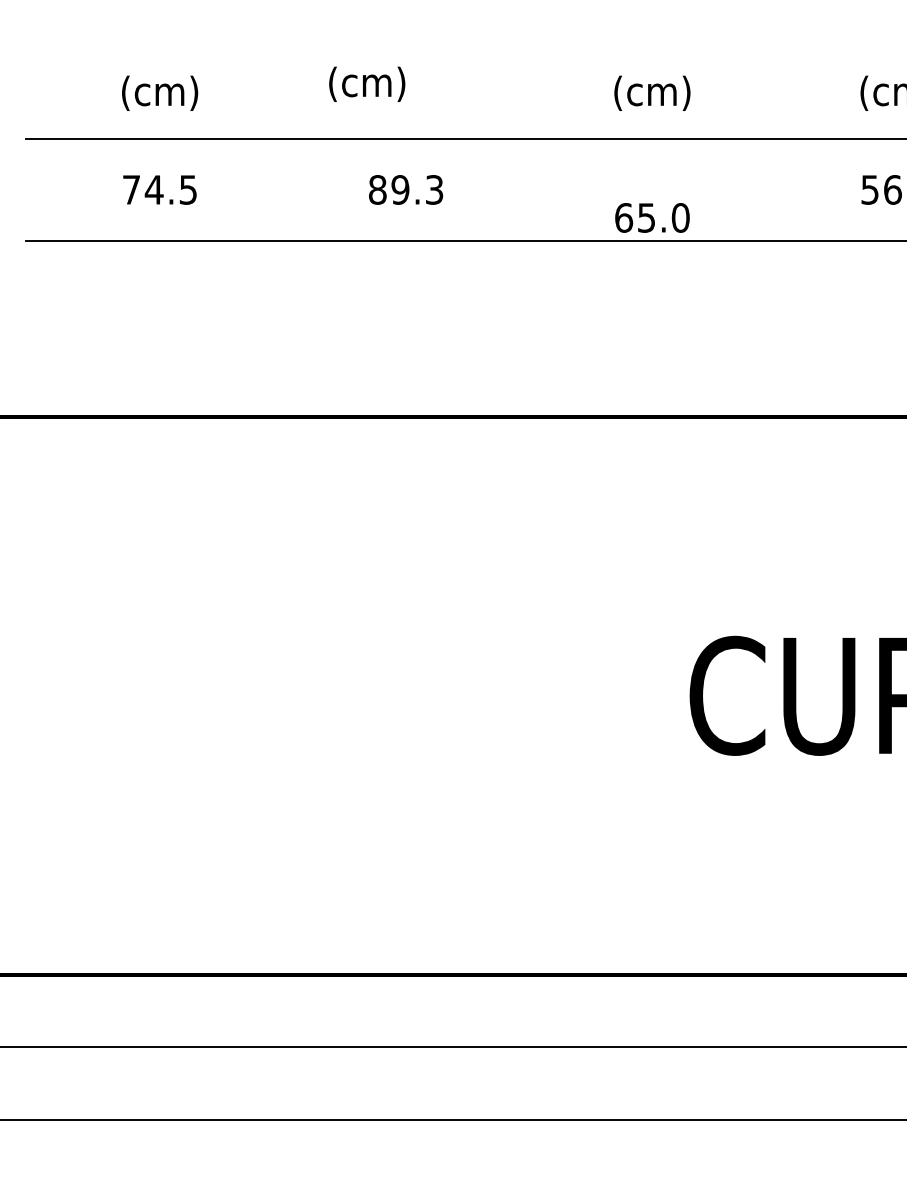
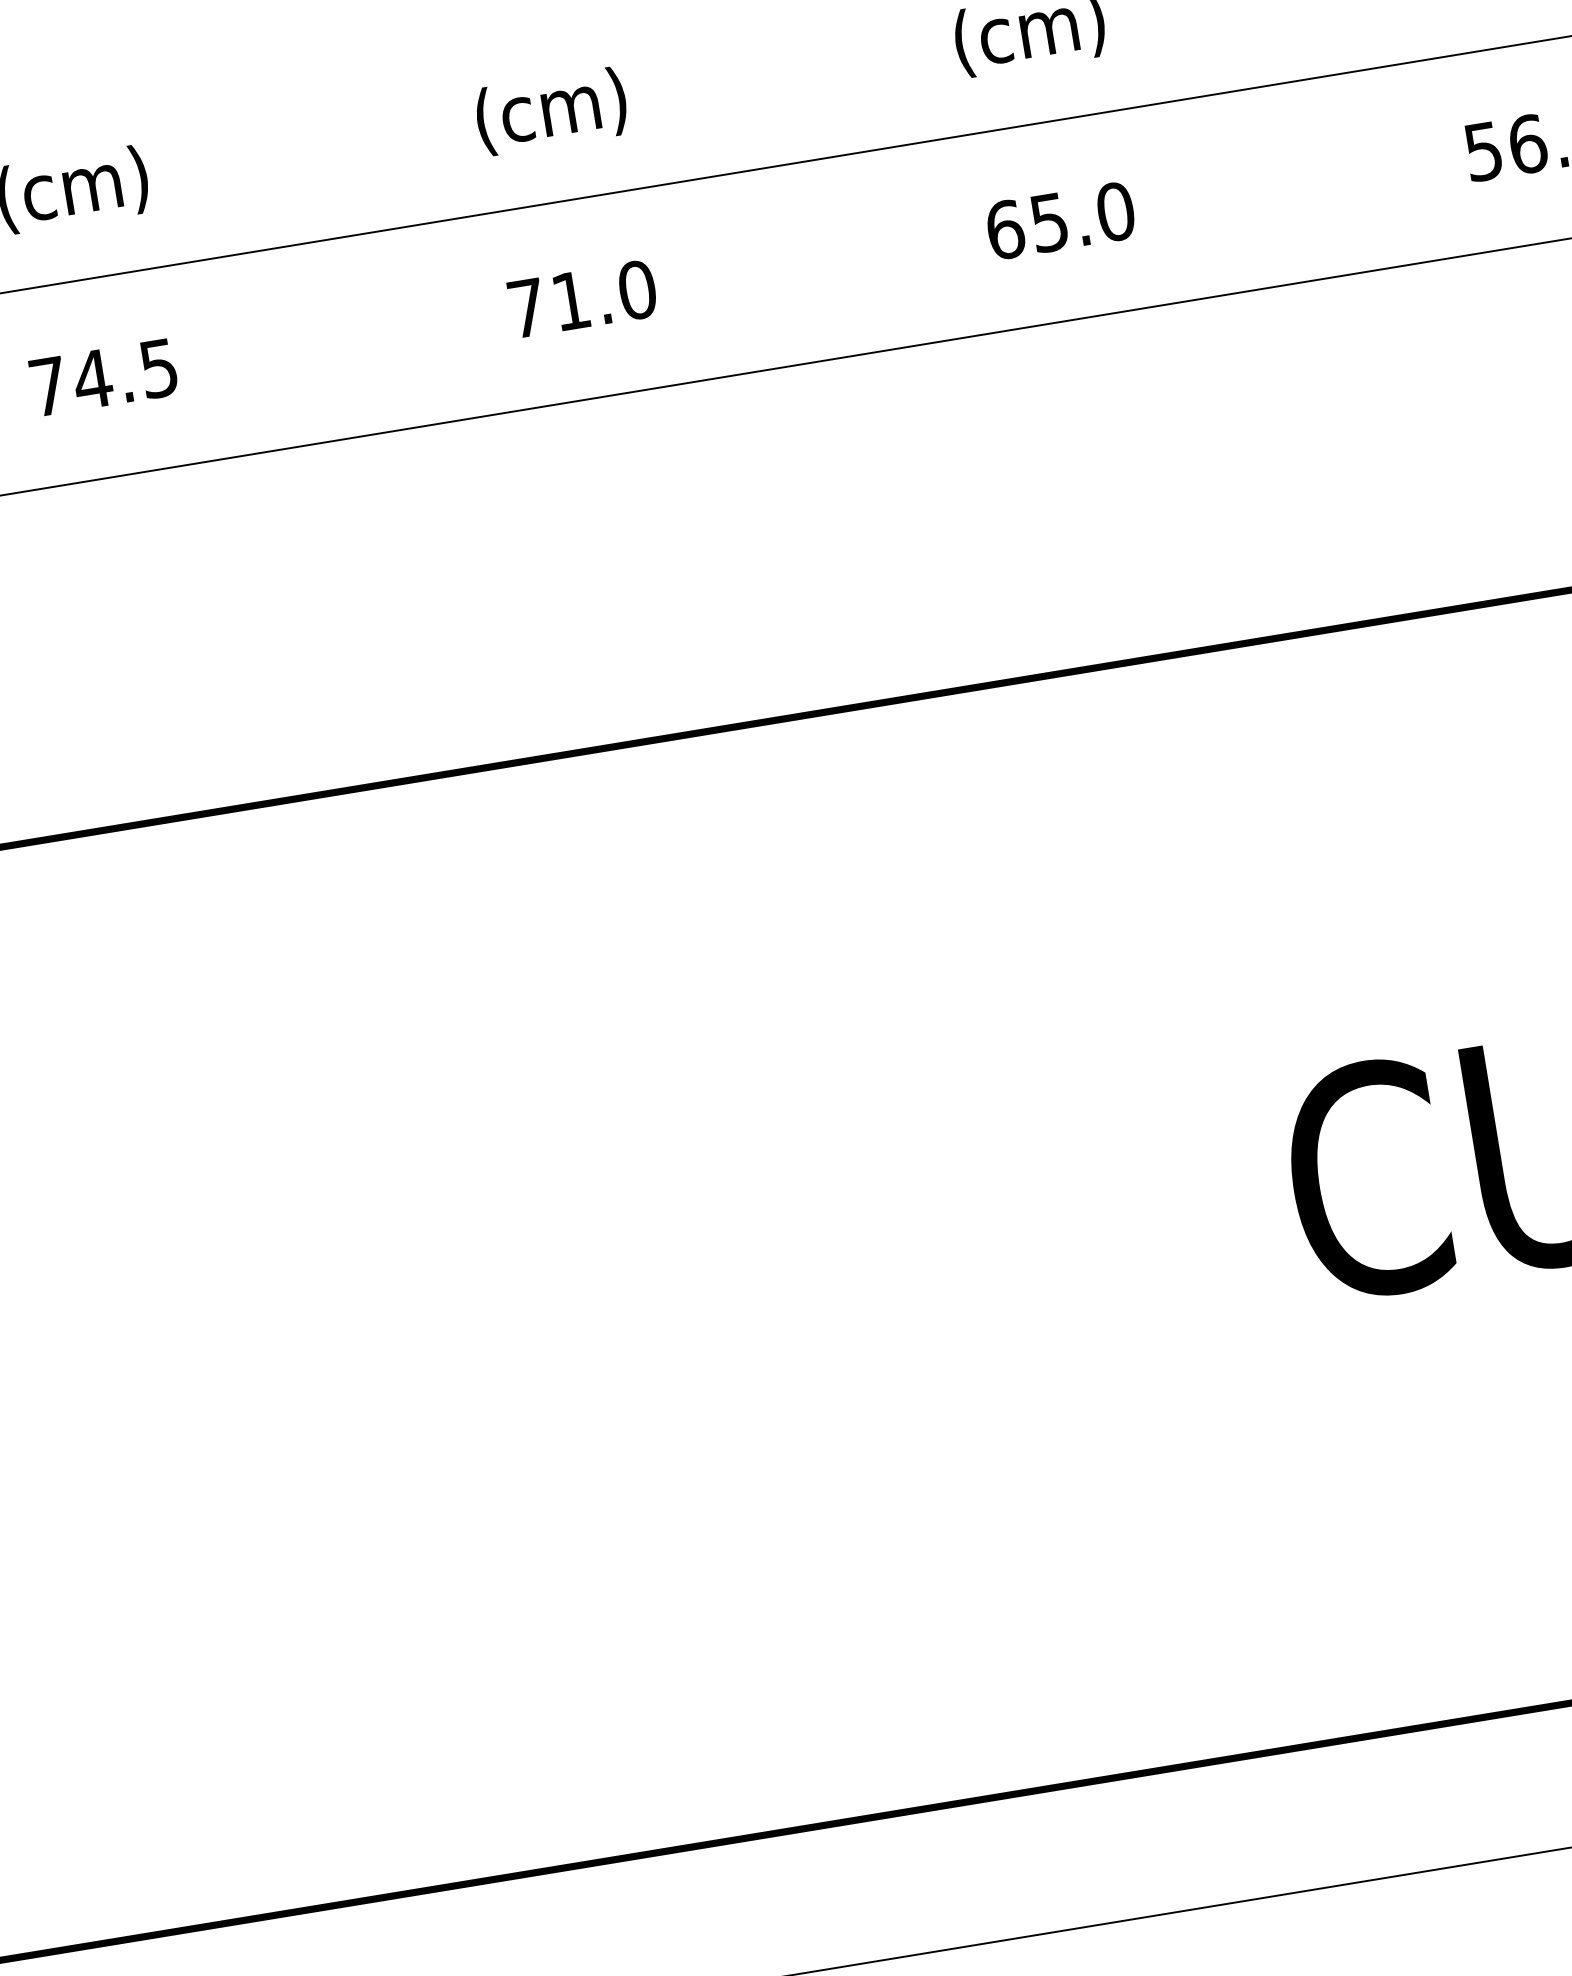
text: (367, 83) -> (551, 109), moved
text: (406, 189) -> (582, 298), 89.3 -> 71.0
text: (652, 217) -> (1060, 219), moved

